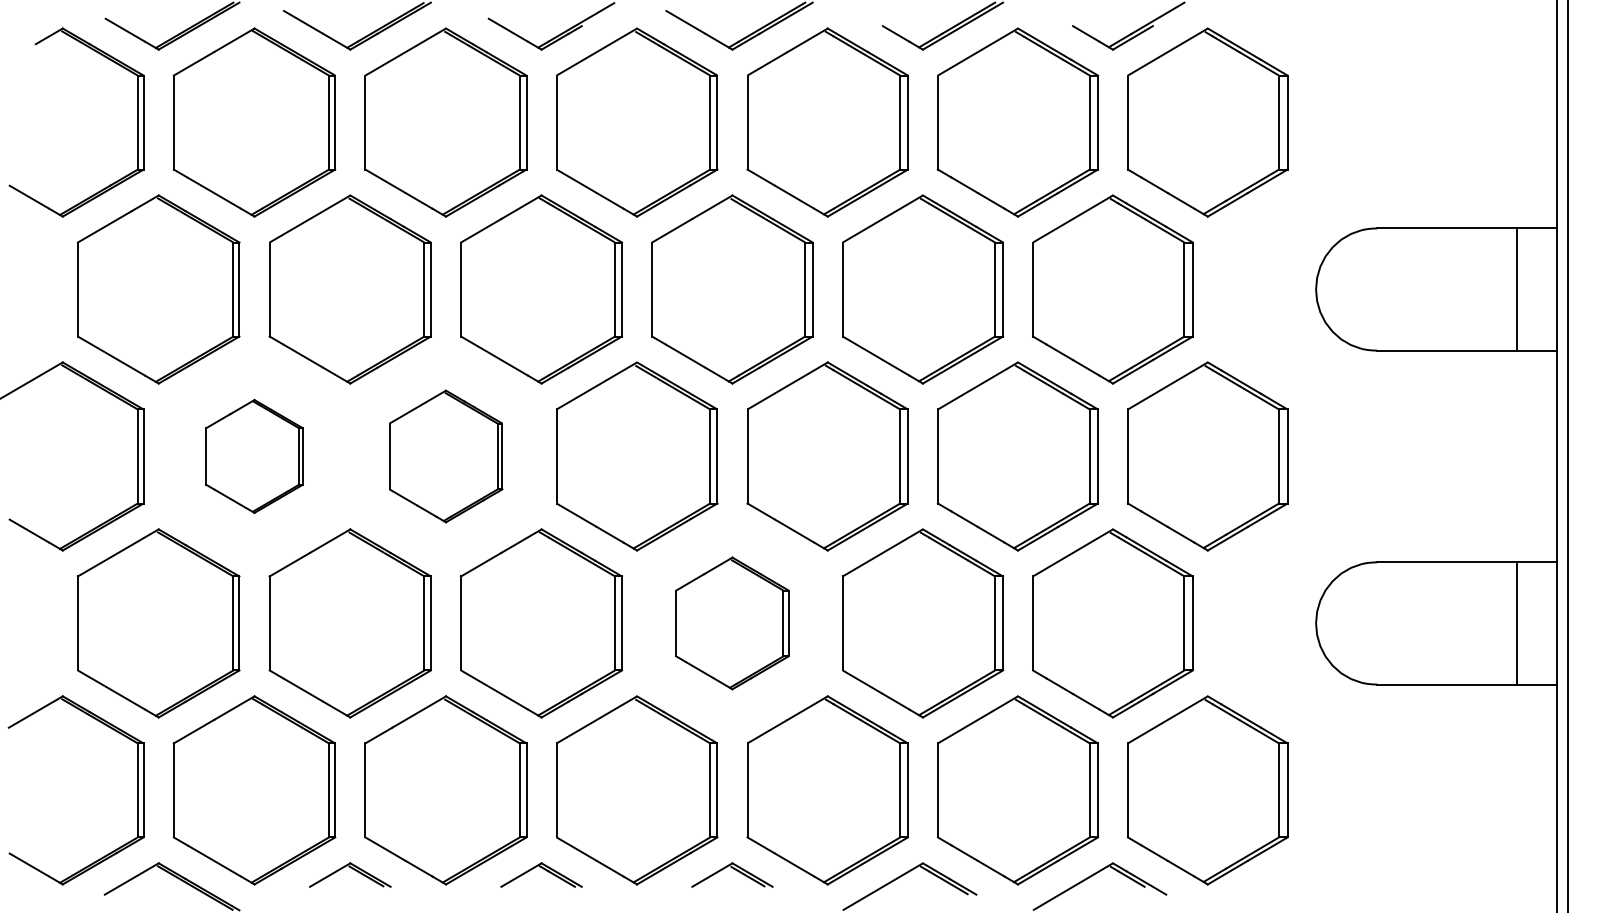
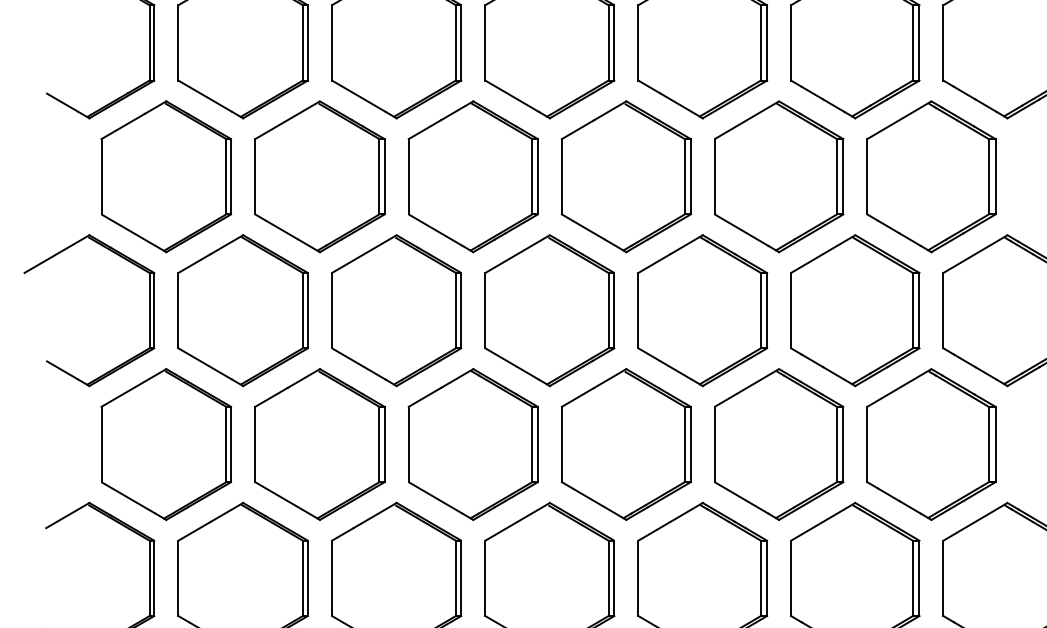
part: (254, 456) -> (243, 310), size x1.67
part: (445, 456) -> (396, 310), size x1.43
part: (732, 623) -> (626, 444), size x1.43

